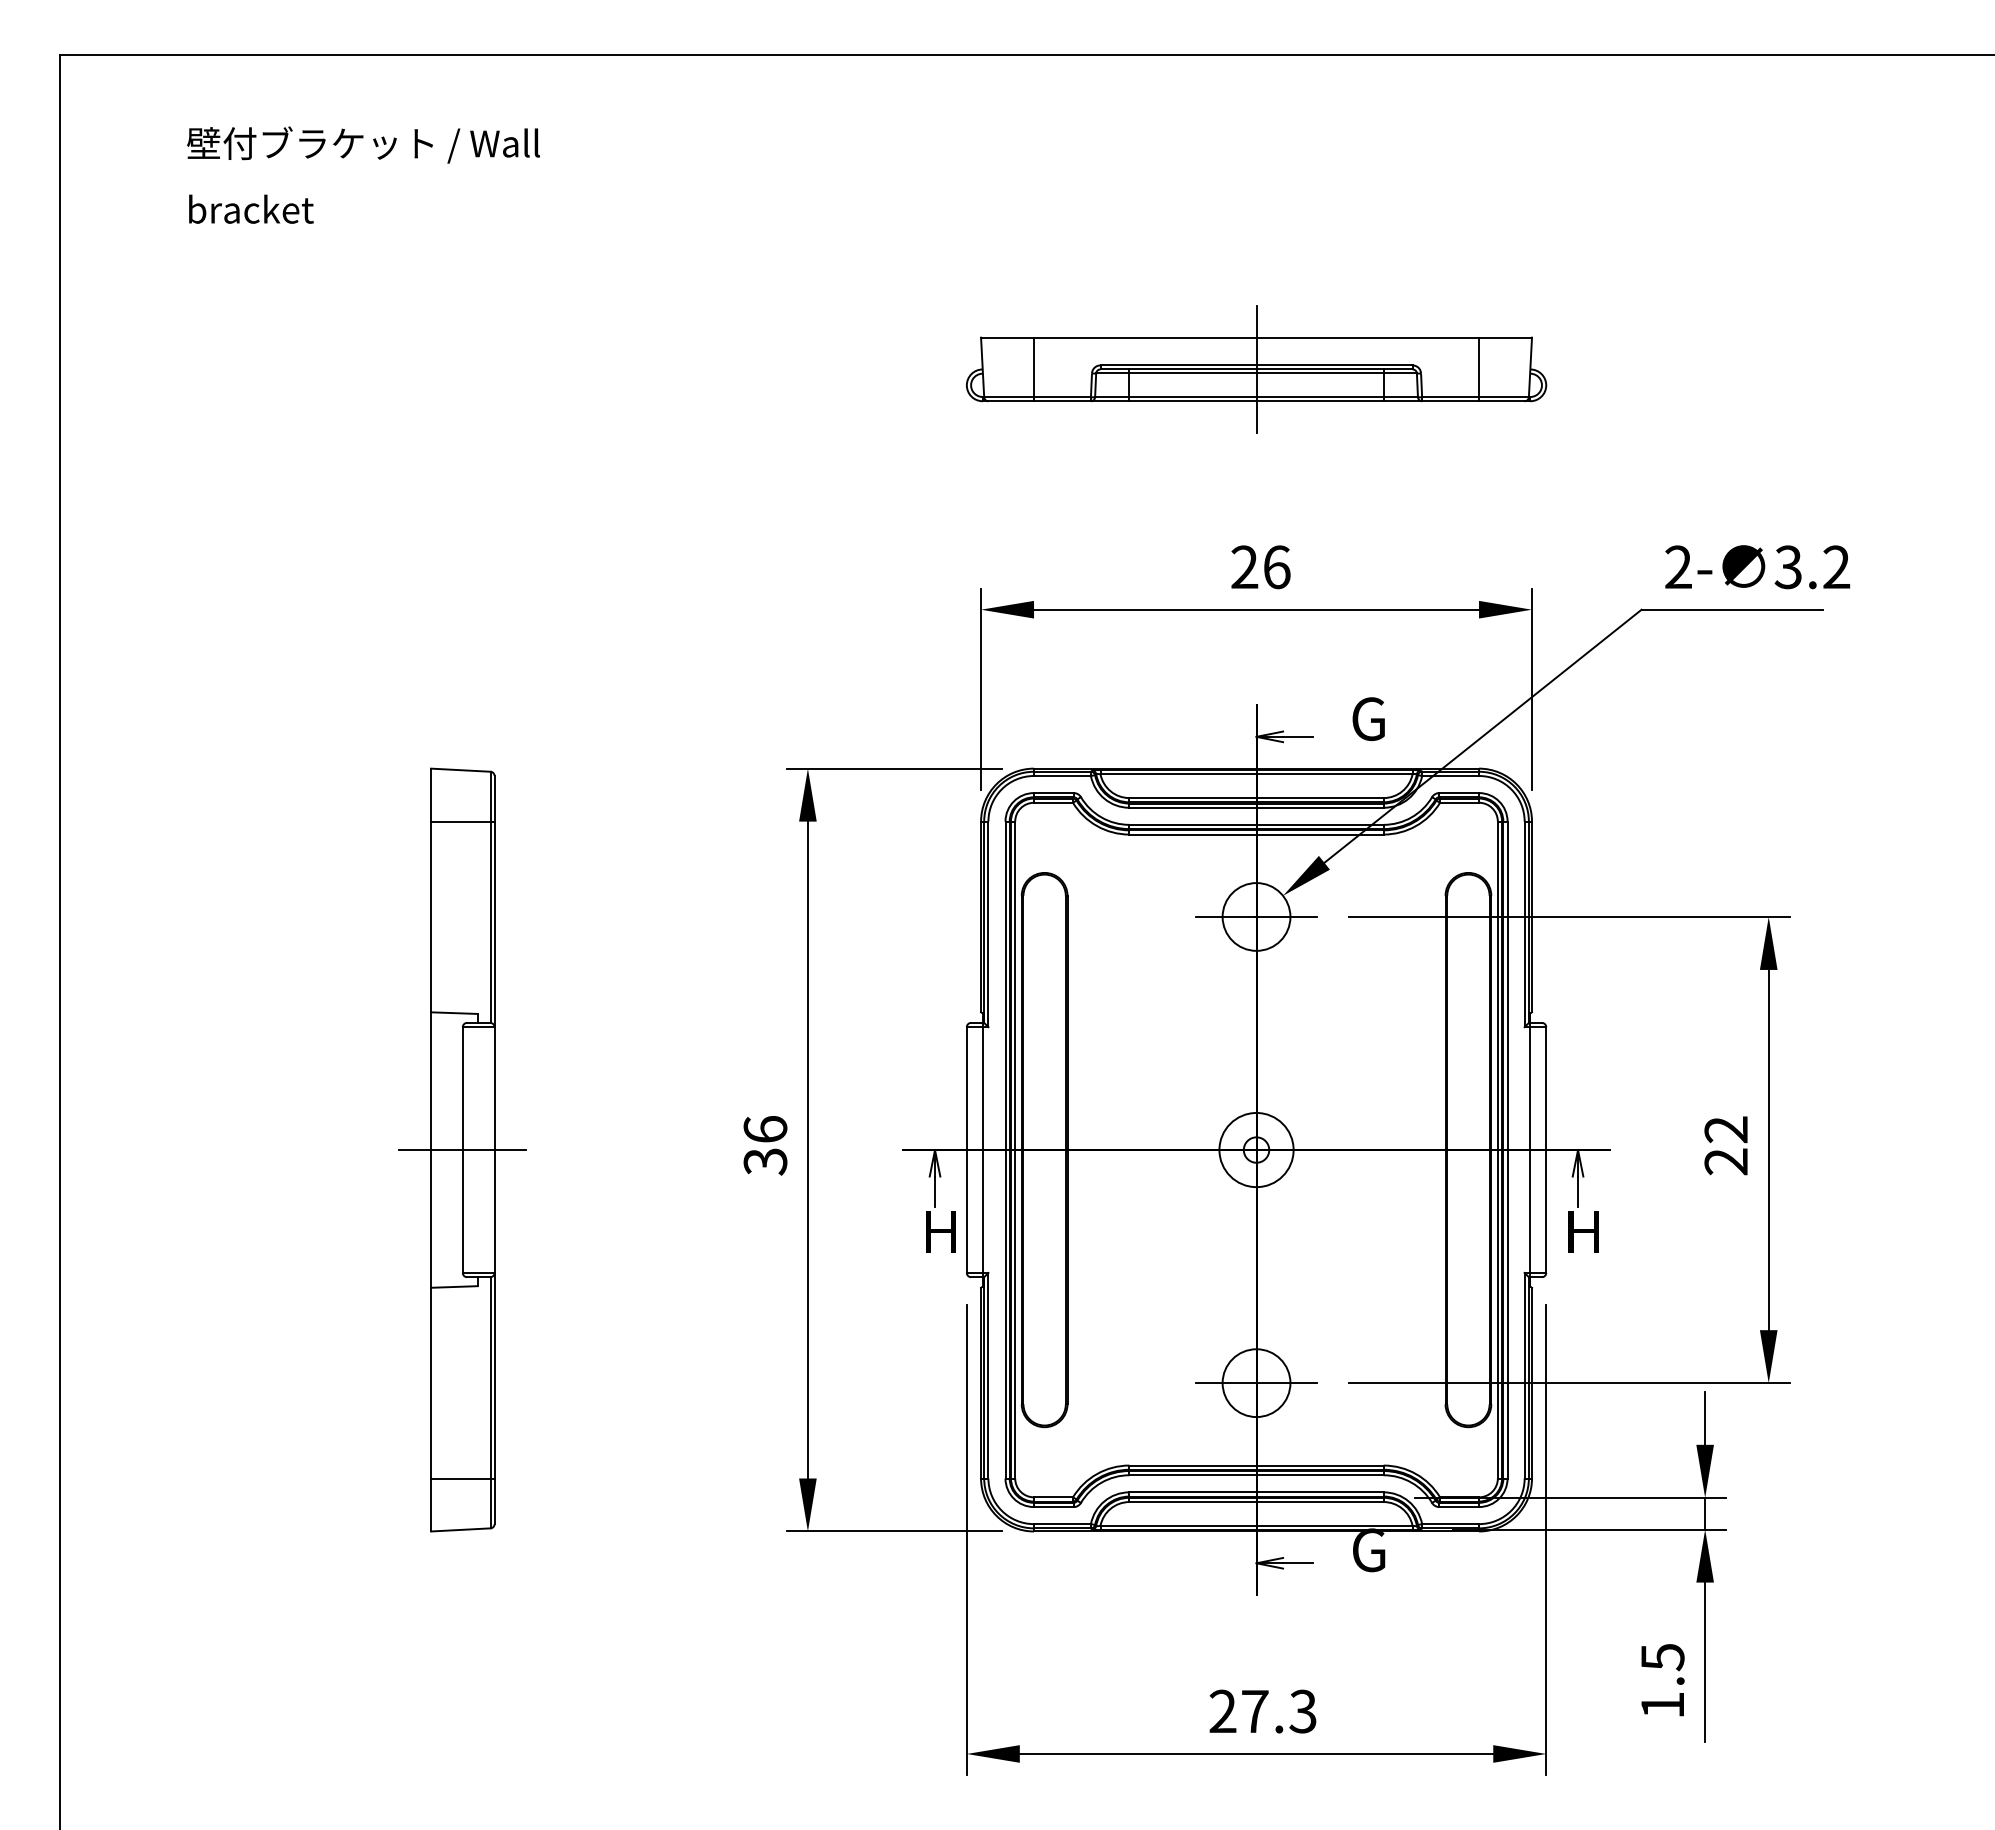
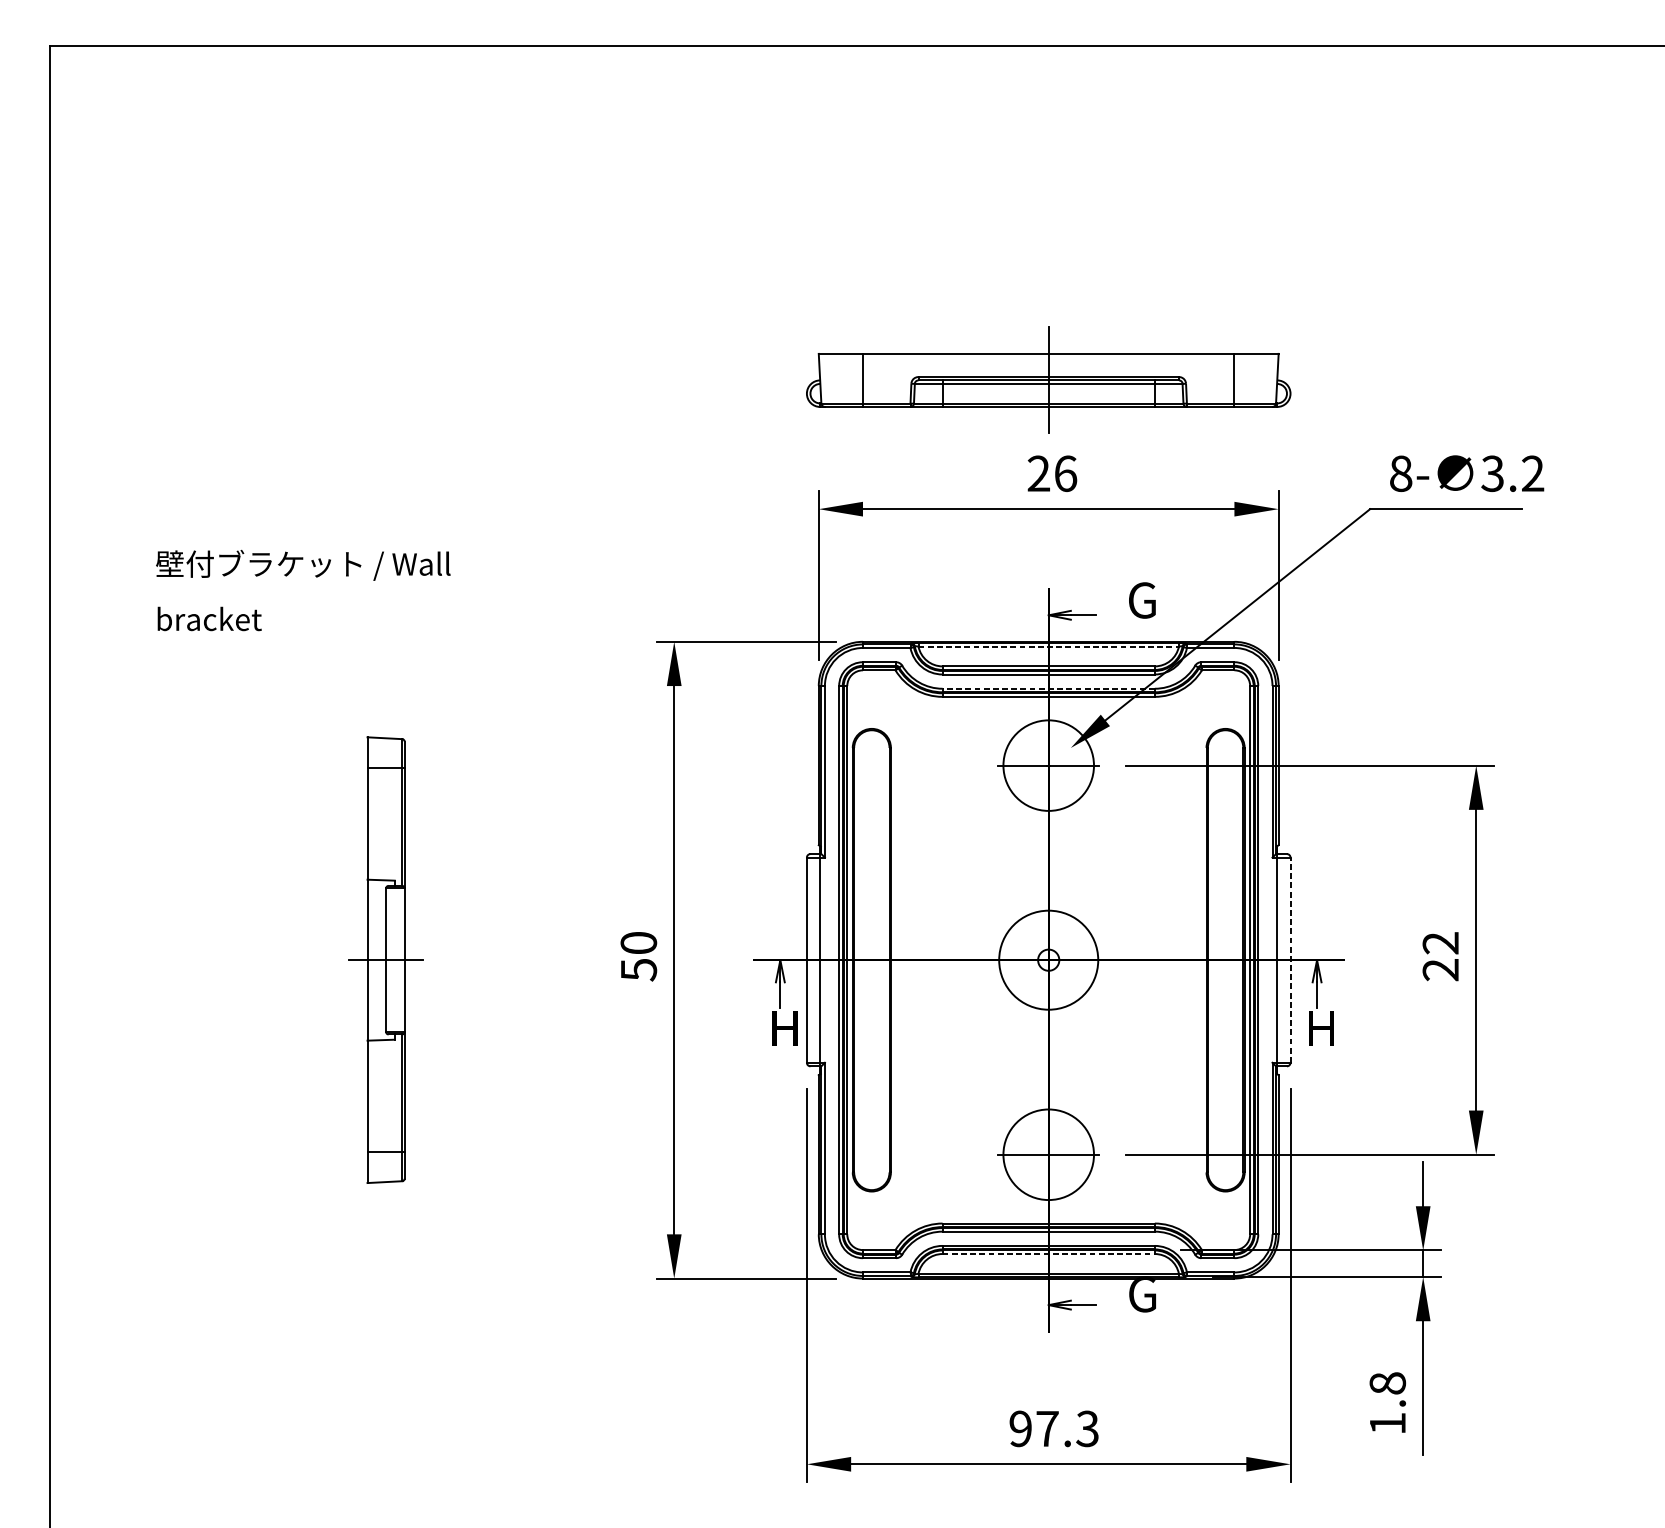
text: (363, 174) -> (303, 589), moved
part: (1256, 369) -> (1048, 380), moved
text: (1678, 567) -> (1400, 473), 2- -> 8-
line: (1257, 774) -> (1049, 646), solid -> dashed
line: (1256, 824) -> (1048, 688), solid -> dashed
circle: (1256, 916) -> (1048, 765), size x1.6
text: (765, 1145) -> (638, 956), 36 -> 50
part: (462, 1149) -> (385, 959), size x0.7
circle: (1256, 1149) -> (1048, 959), size x1.6
line: (1546, 1150) -> (1290, 960), solid -> dashed
circle: (1256, 1383) -> (1048, 1155), size x1.6
line: (1257, 1502) -> (1049, 1254), solid -> dashed
text: (1662, 1657) -> (1387, 1383), 1.5 -> 1.8
text: (1222, 1711) -> (1020, 1428), 27.3 -> 97.3

